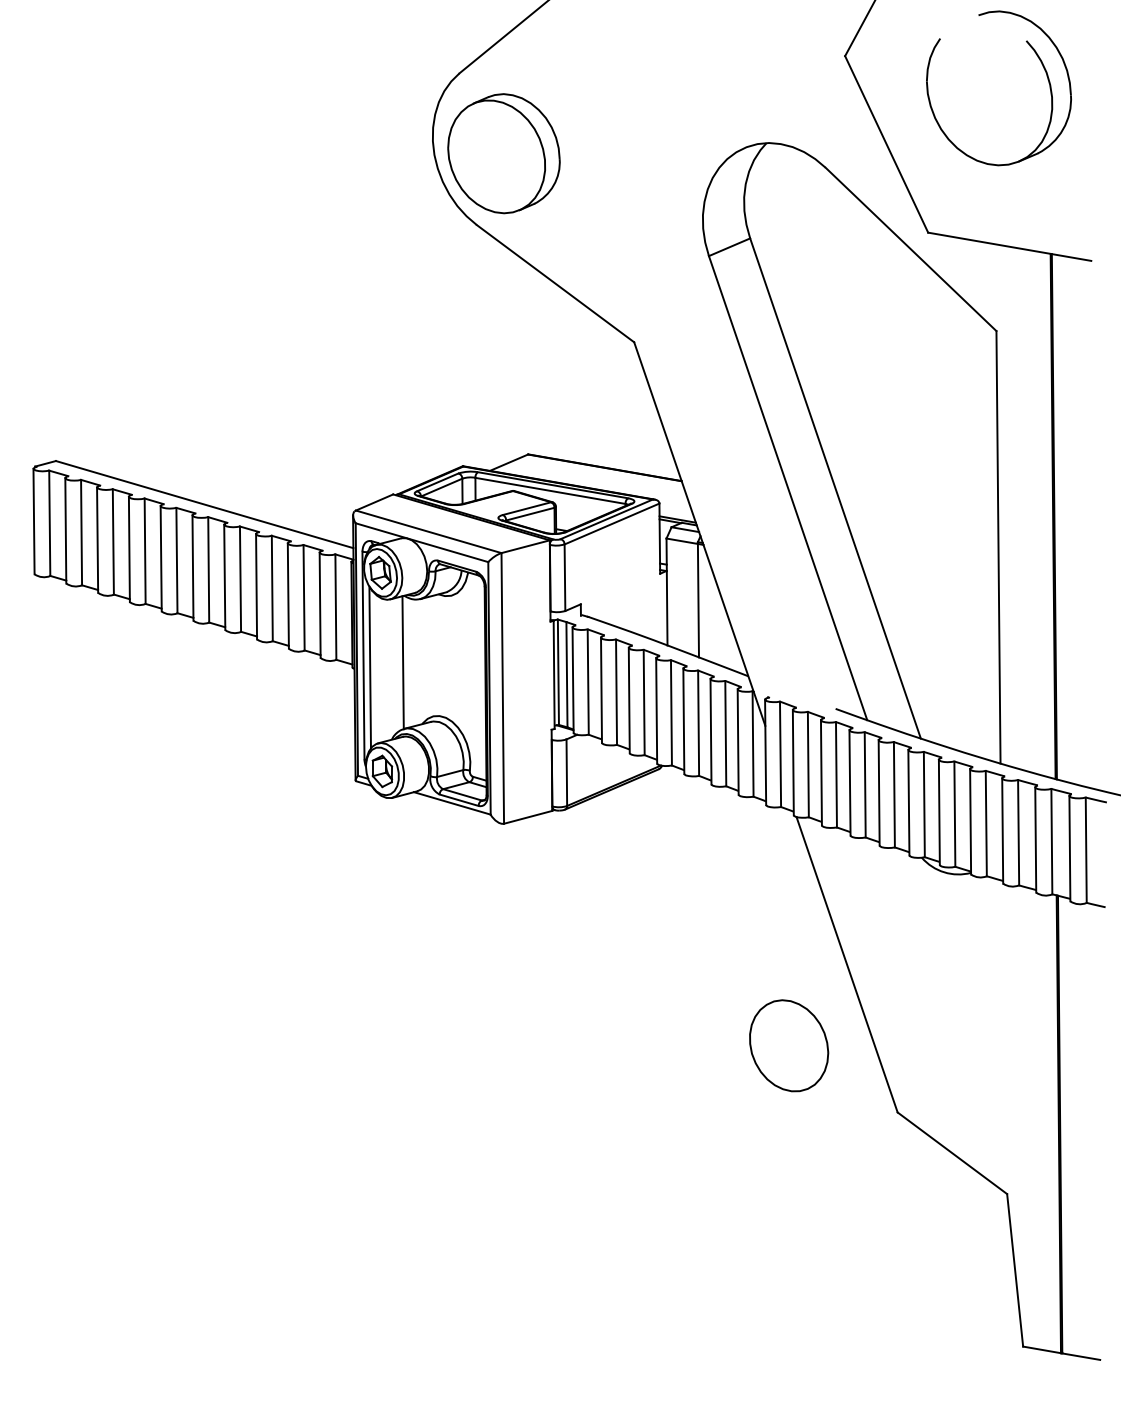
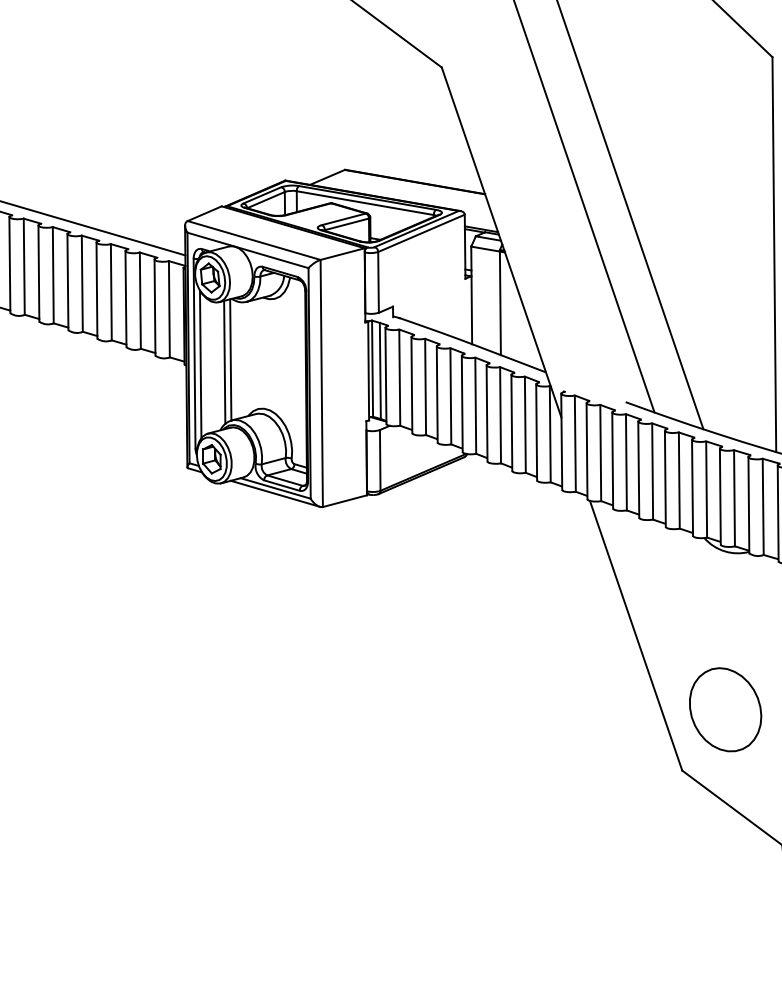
line: (396, 665) -> (224, 362), added
line: (451, 809) -> (274, 494), added
part: (789, 1045) -> (725, 709), moved

